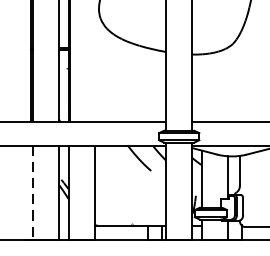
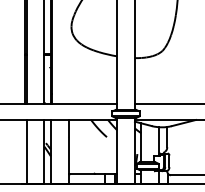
line: (32, 193) -> (26, 152), dashed -> solid

